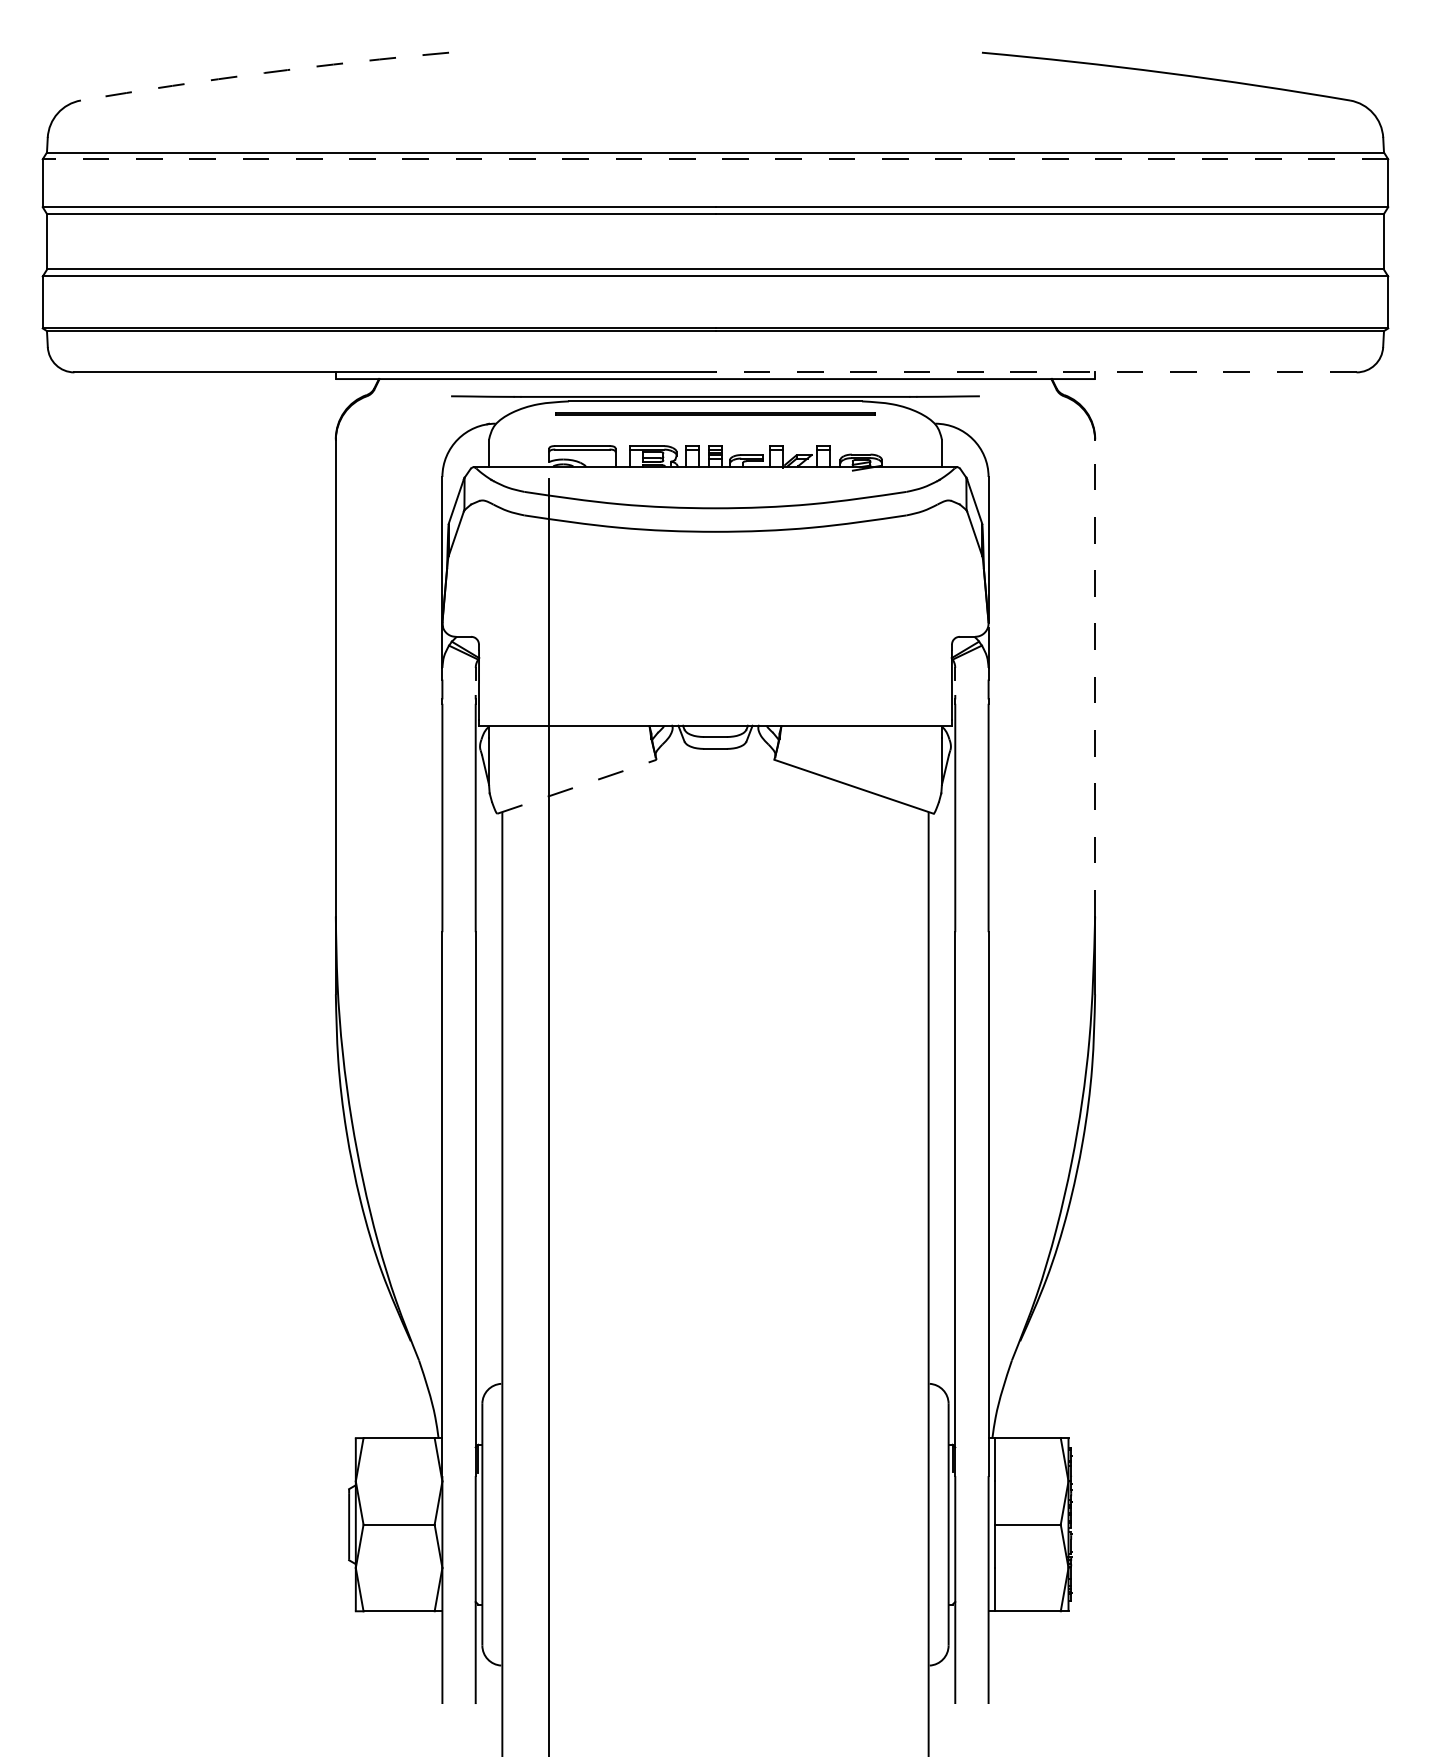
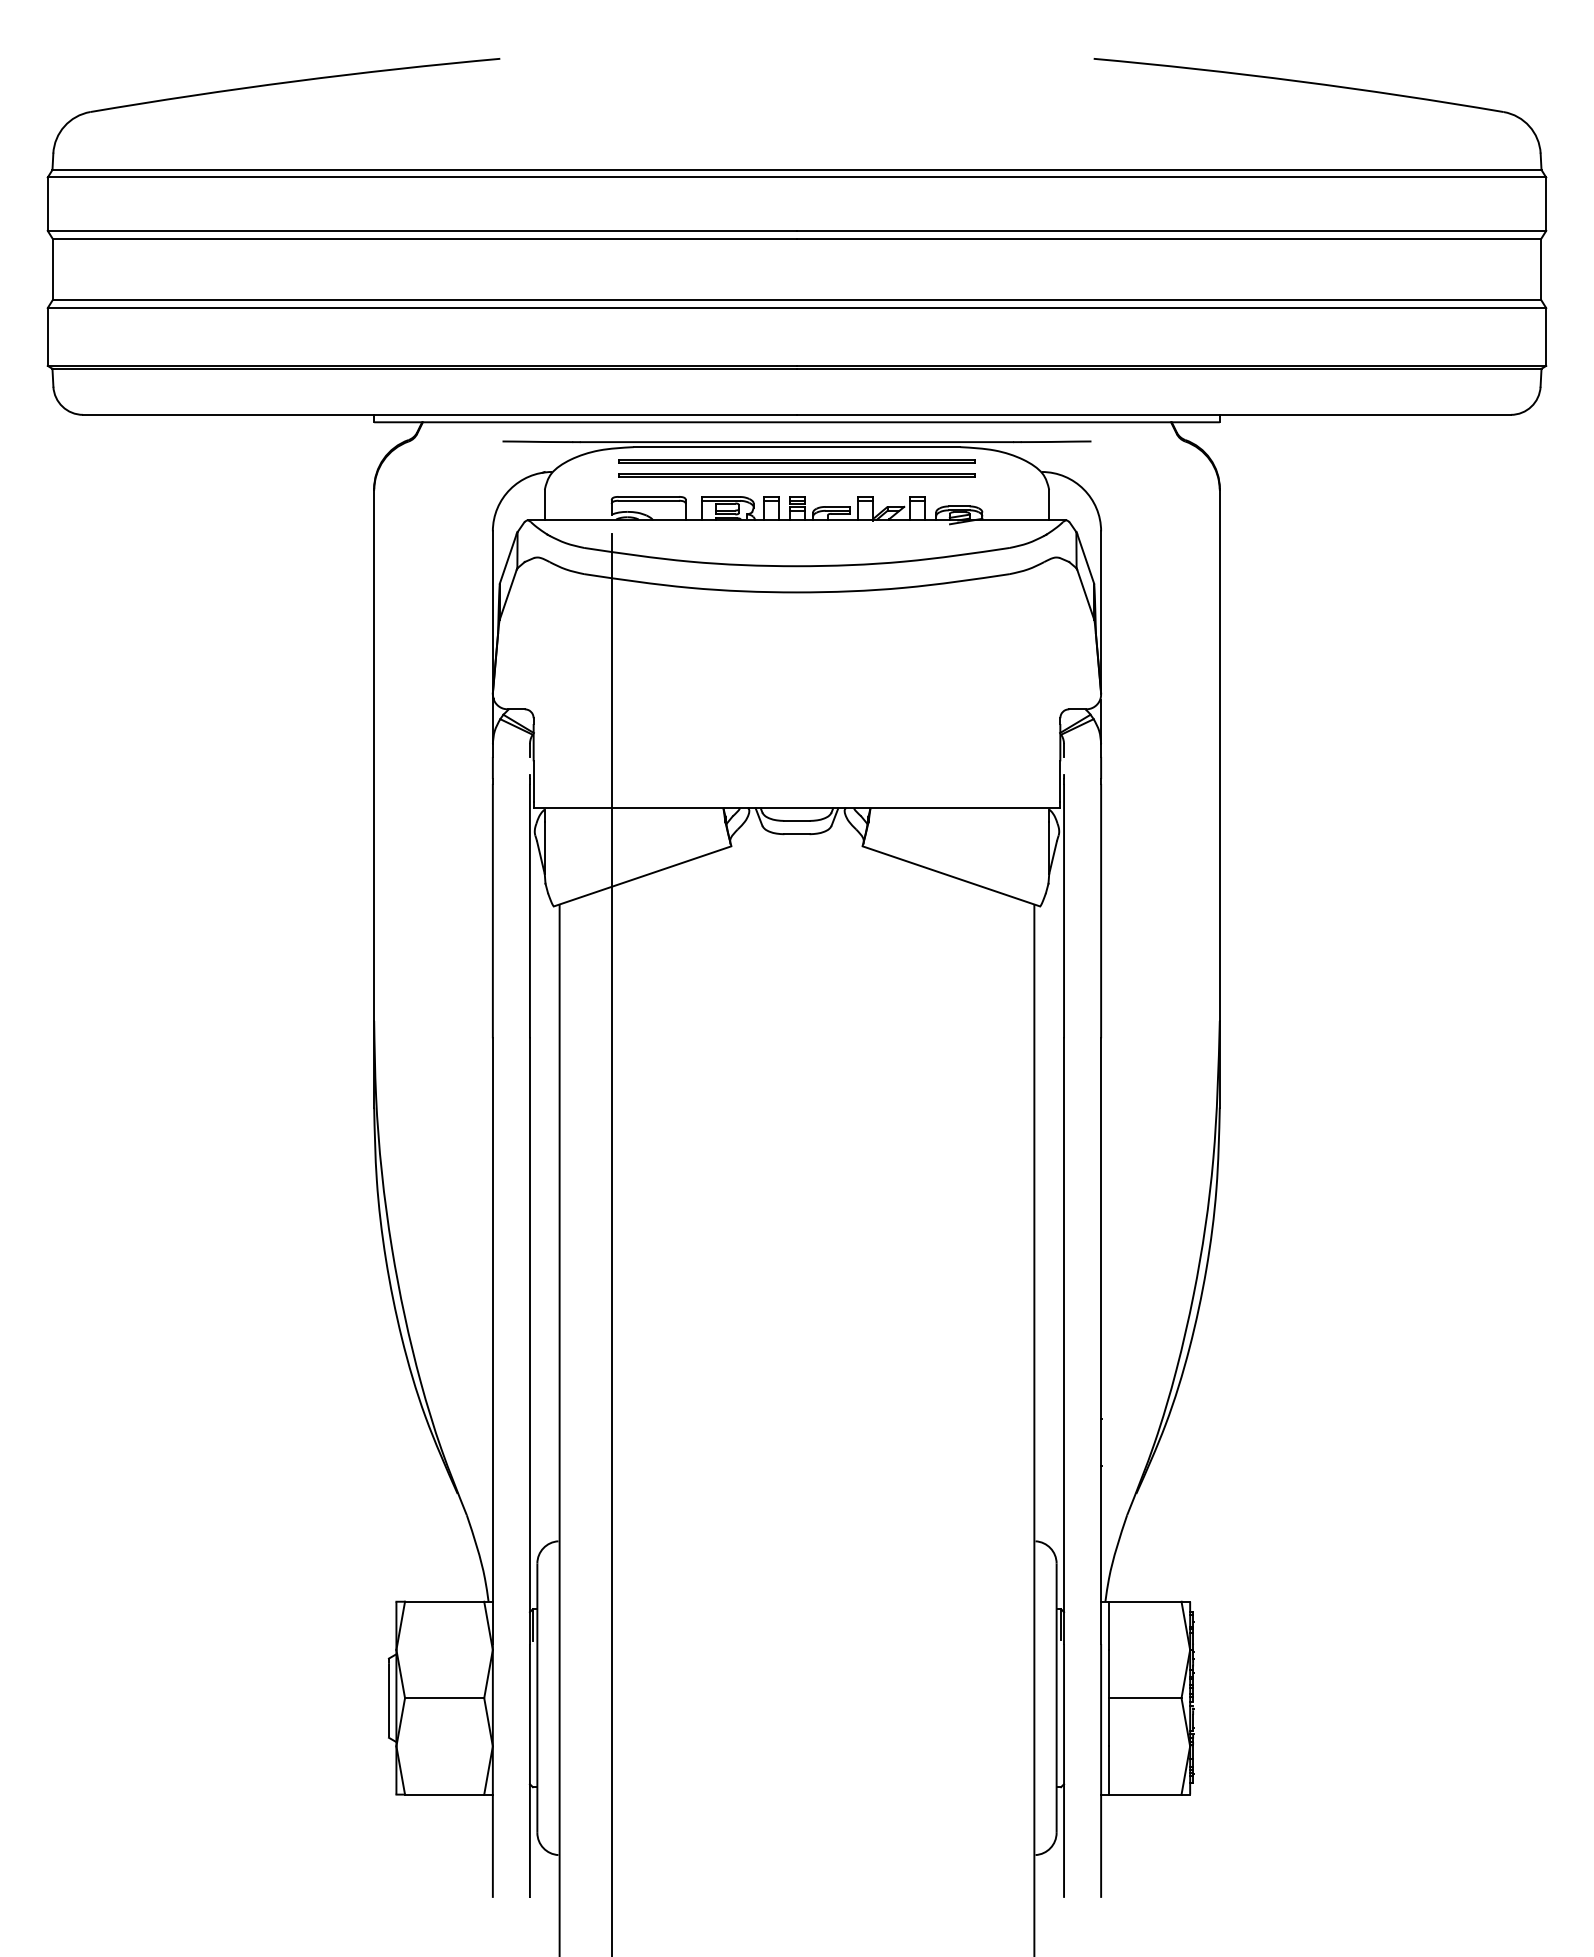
arc: (264, 73) -> (294, 81), dashed -> solid
line: (715, 159) -> (797, 177), dashed -> solid
line: (1036, 372) -> (1154, 414), dashed -> solid
line: (715, 426) -> (797, 475), added
line: (1095, 677) -> (1220, 754), dashed -> solid
line: (577, 786) -> (643, 876), dashed -> solid

